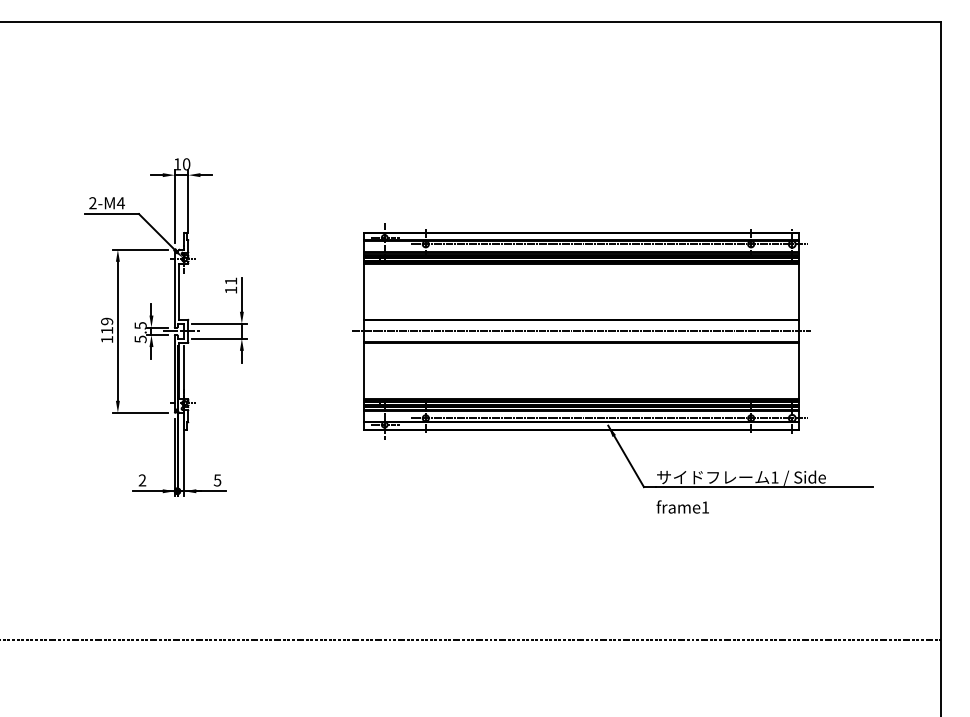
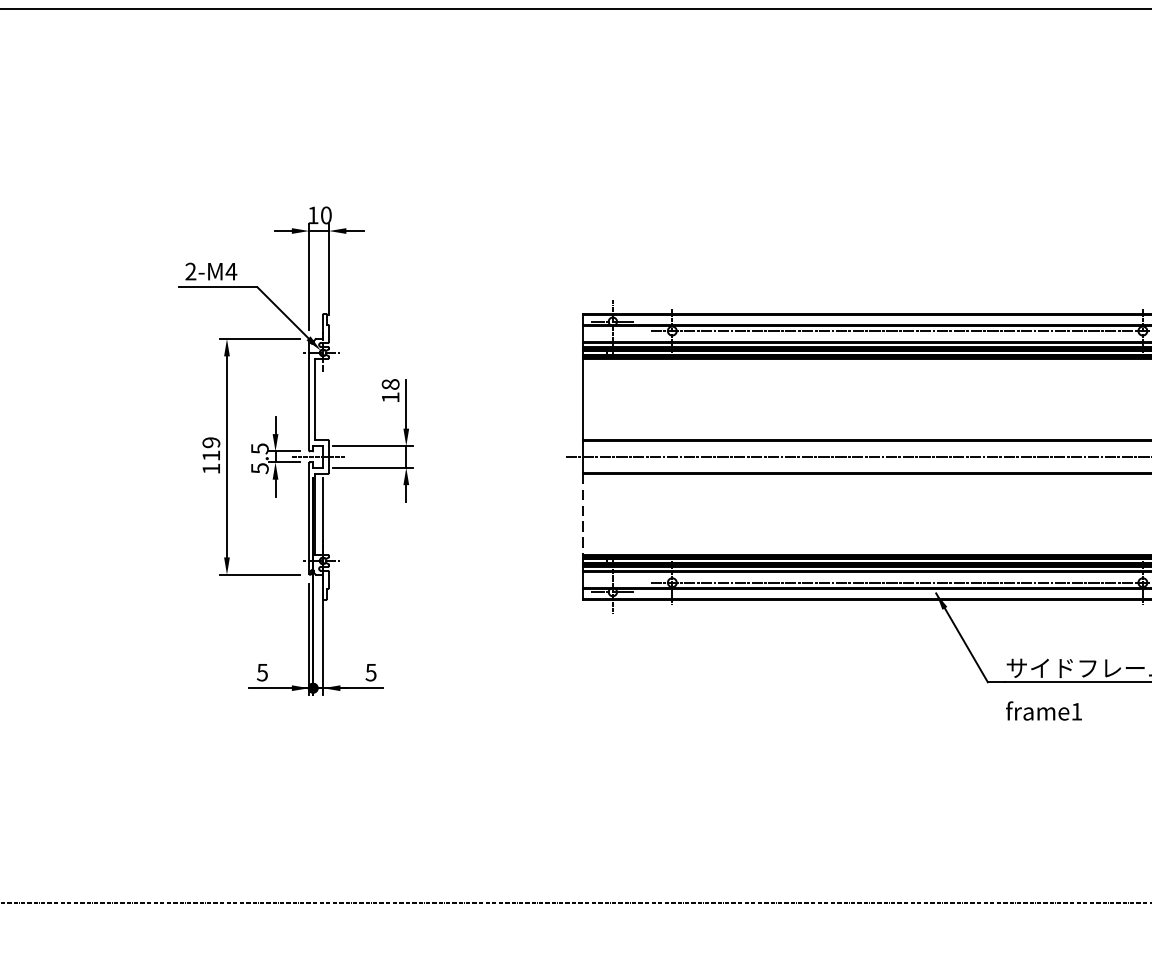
text: (231, 280) -> (391, 383), 11 -> 18
line: (364, 371) -> (583, 515), solid -> dashed
text: (142, 480) -> (262, 672), 2 -> 5

